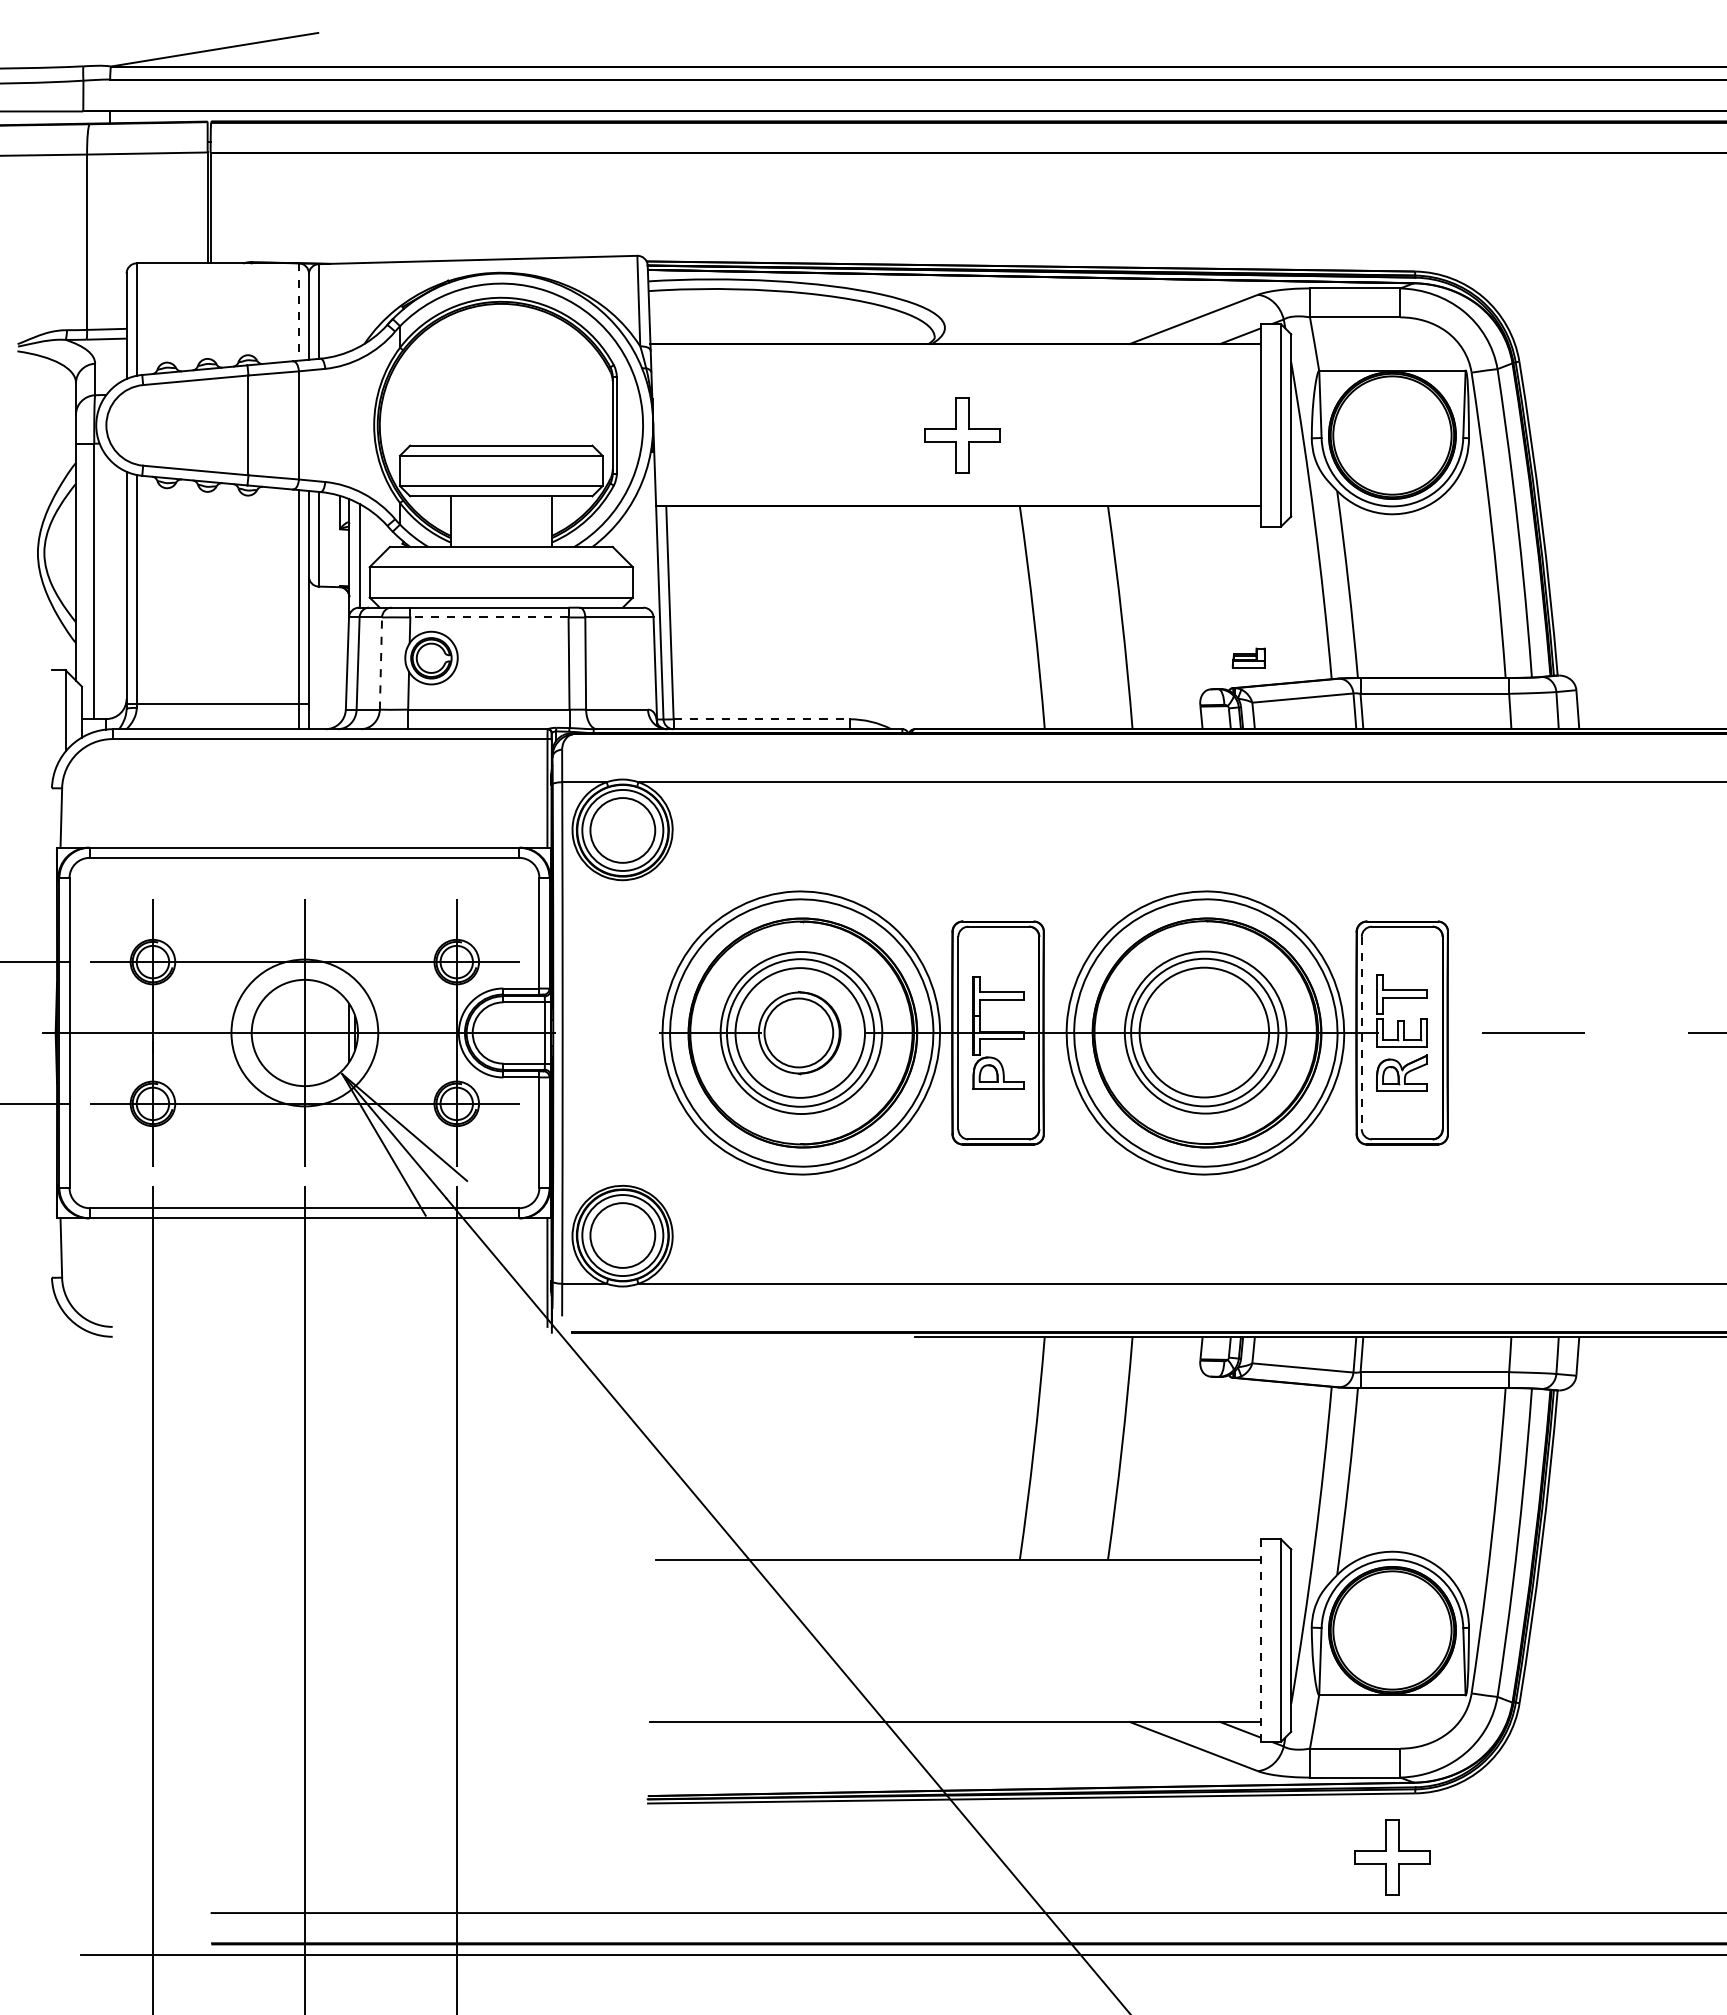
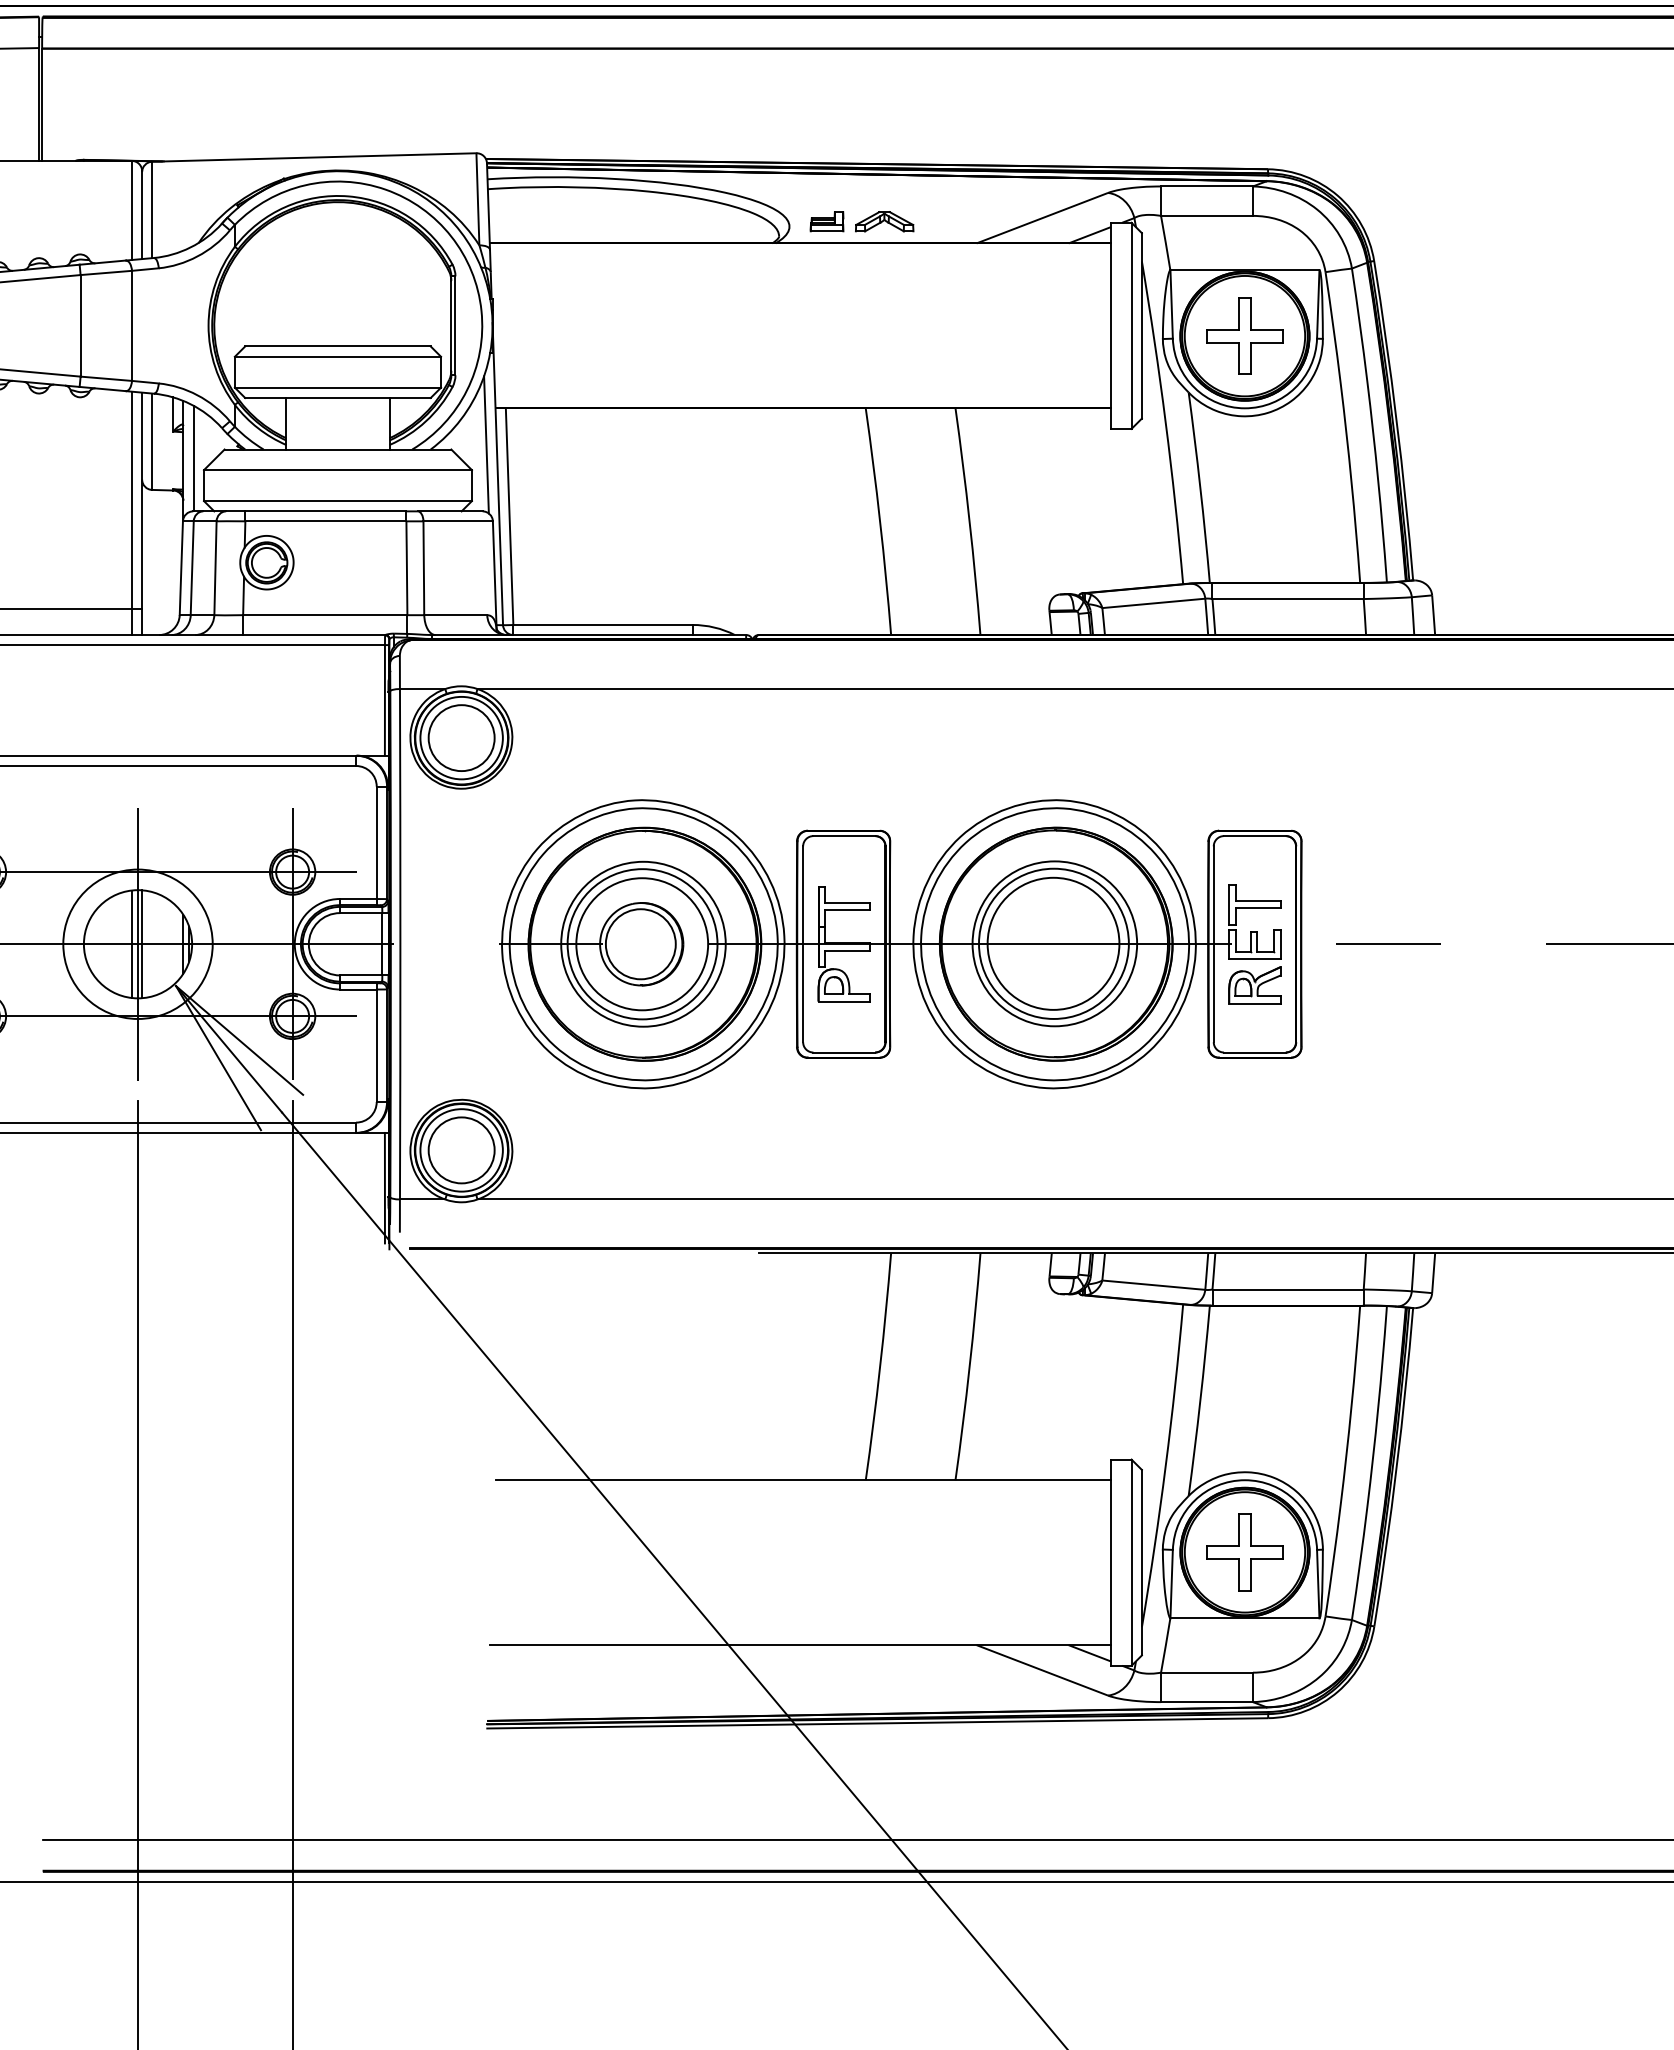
line: (298, 312) -> (131, 210), dashed -> solid
part: (1038, 322) -> (884, 221), added
part: (962, 435) -> (1245, 336), moved
line: (646, 541) -> (485, 444), added
line: (488, 617) -> (324, 521), dashed -> solid
part: (1248, 657) -> (826, 221), moved
line: (380, 663) -> (215, 568), dashed -> solid
line: (762, 719) -> (603, 625), dashed -> solid
line: (298, 1032) -> (131, 943), added
line: (308, 1032) -> (141, 943), added
line: (1361, 1033) -> (1213, 944), dashed -> solid
line: (1260, 1641) -> (1110, 1563), dashed -> solid
part: (1392, 1857) -> (1245, 1552), moved

